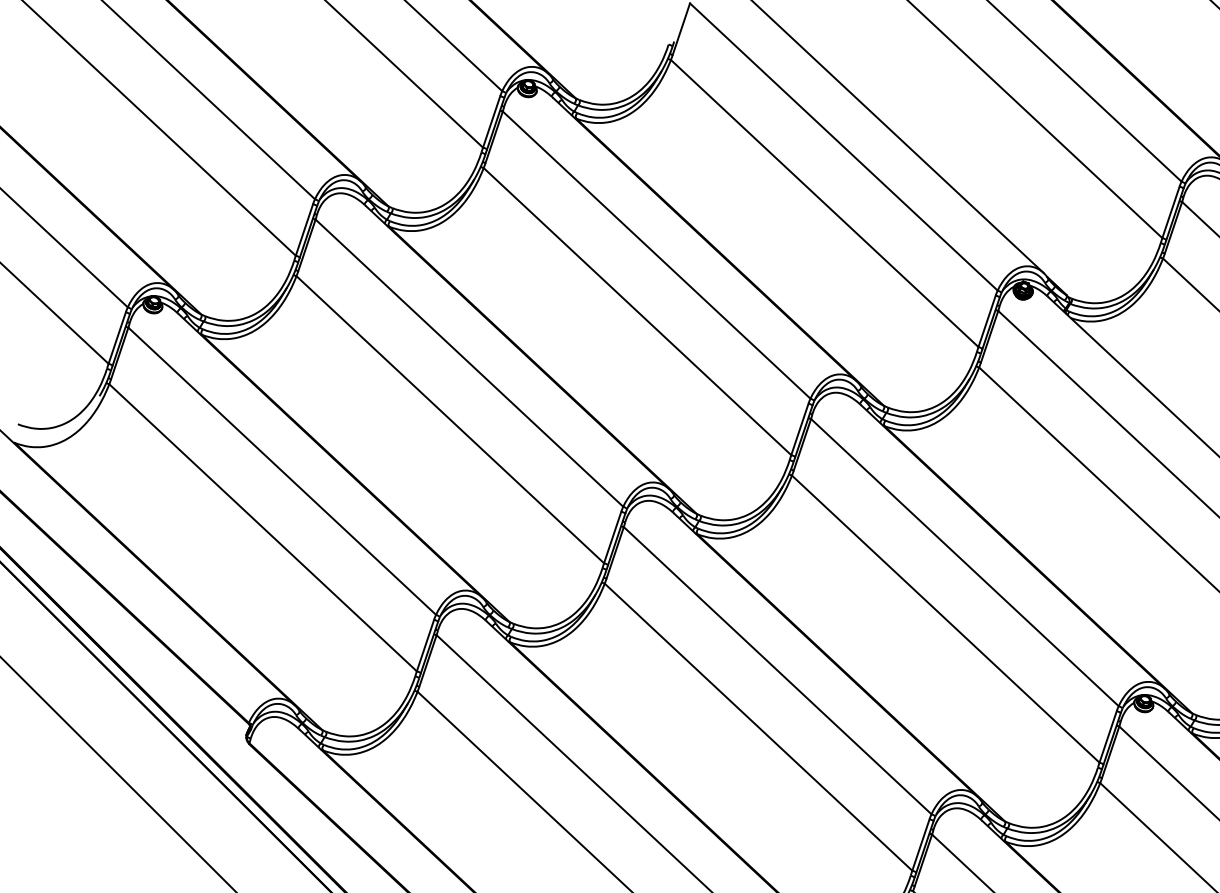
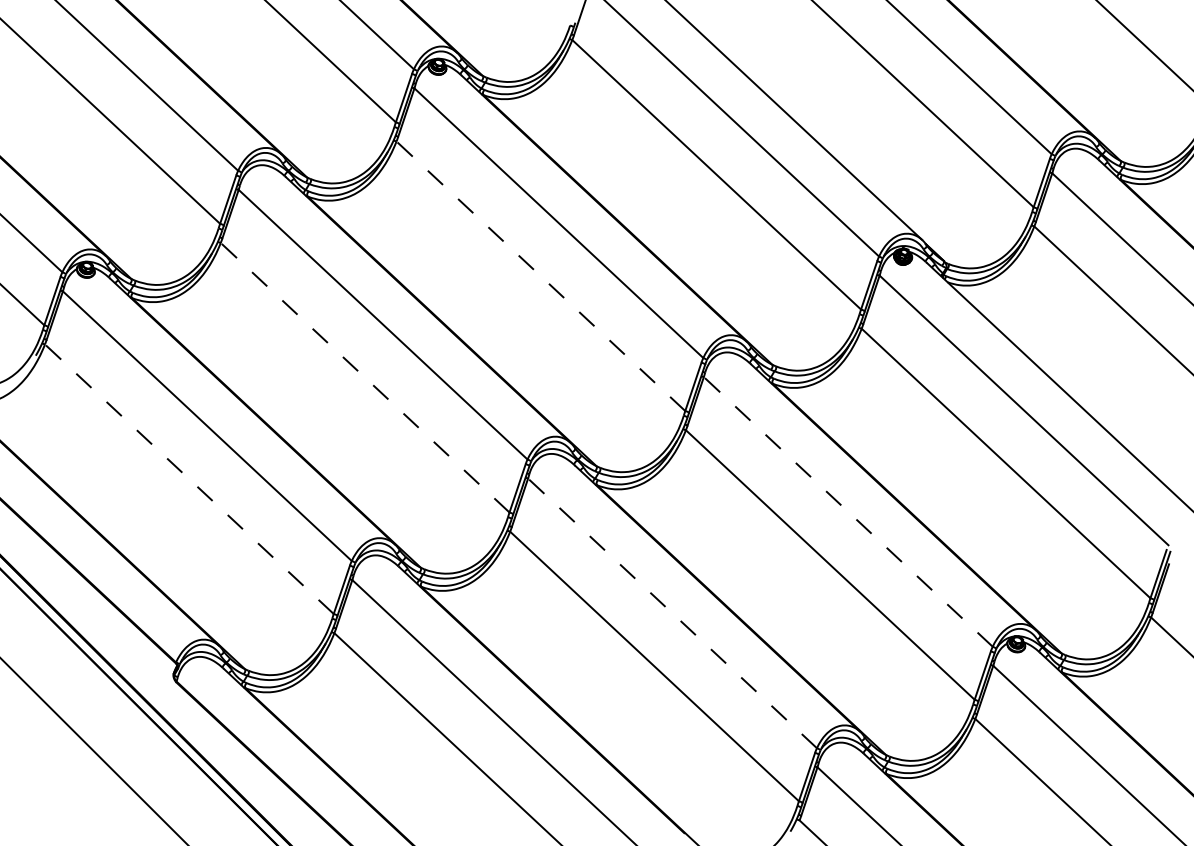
line: (637, 310) -> (540, 275), solid -> dashed
line: (449, 419) -> (364, 377), solid -> dashed
line: (263, 527) -> (189, 478), solid -> dashed
line: (965, 562) -> (848, 511), solid -> dashed
line: (777, 670) -> (672, 613), solid -> dashed

